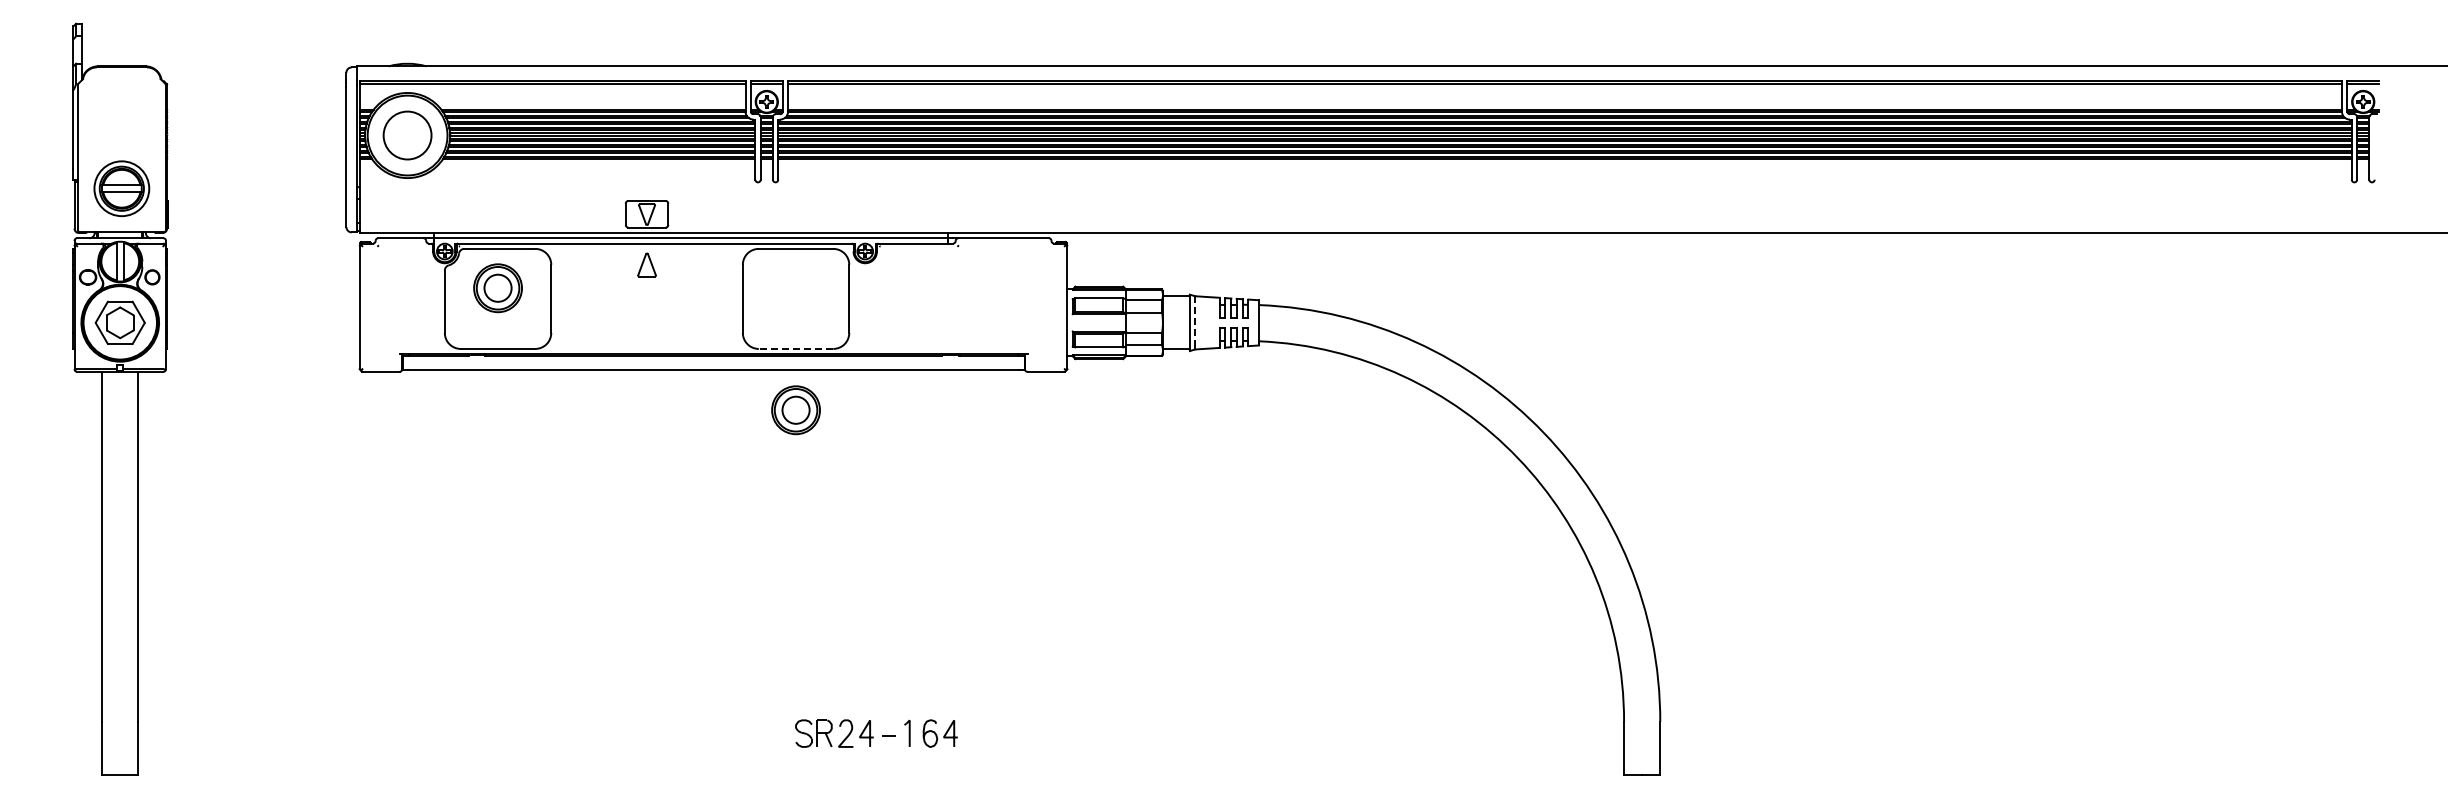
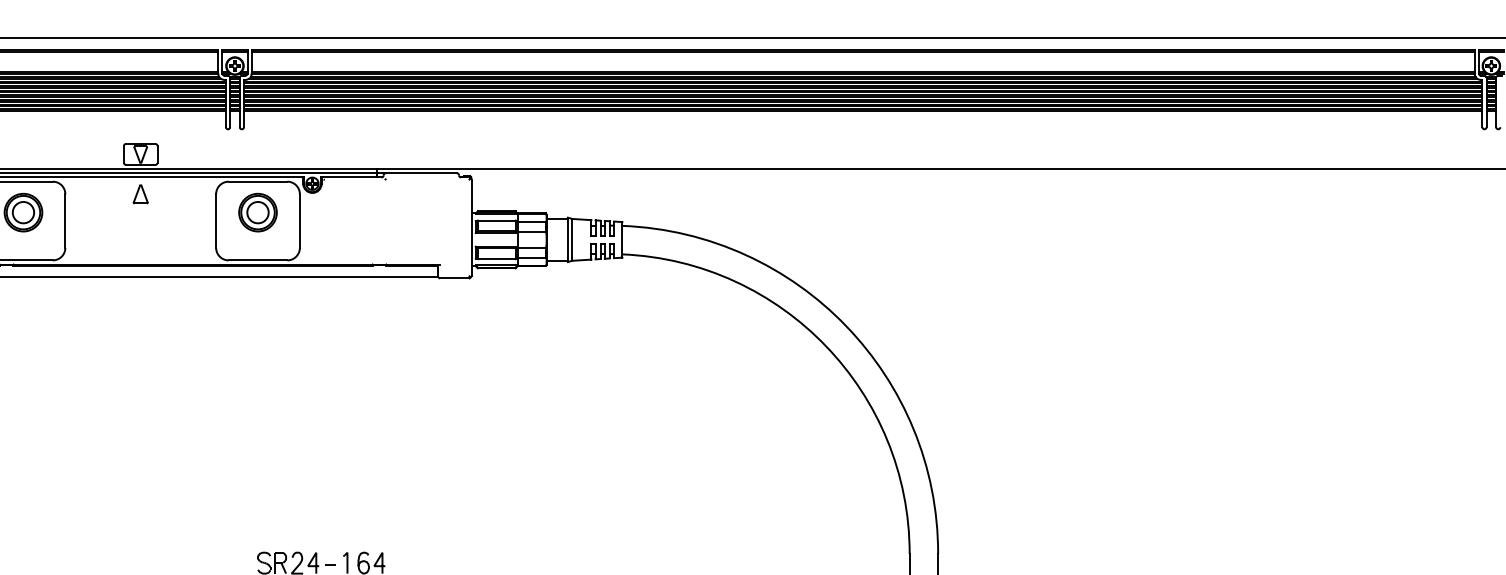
line: (1195, 321) -> (572, 238), dashed -> solid
line: (795, 348) -> (257, 260), dashed -> solid
part: (795, 410) -> (257, 212), moved

